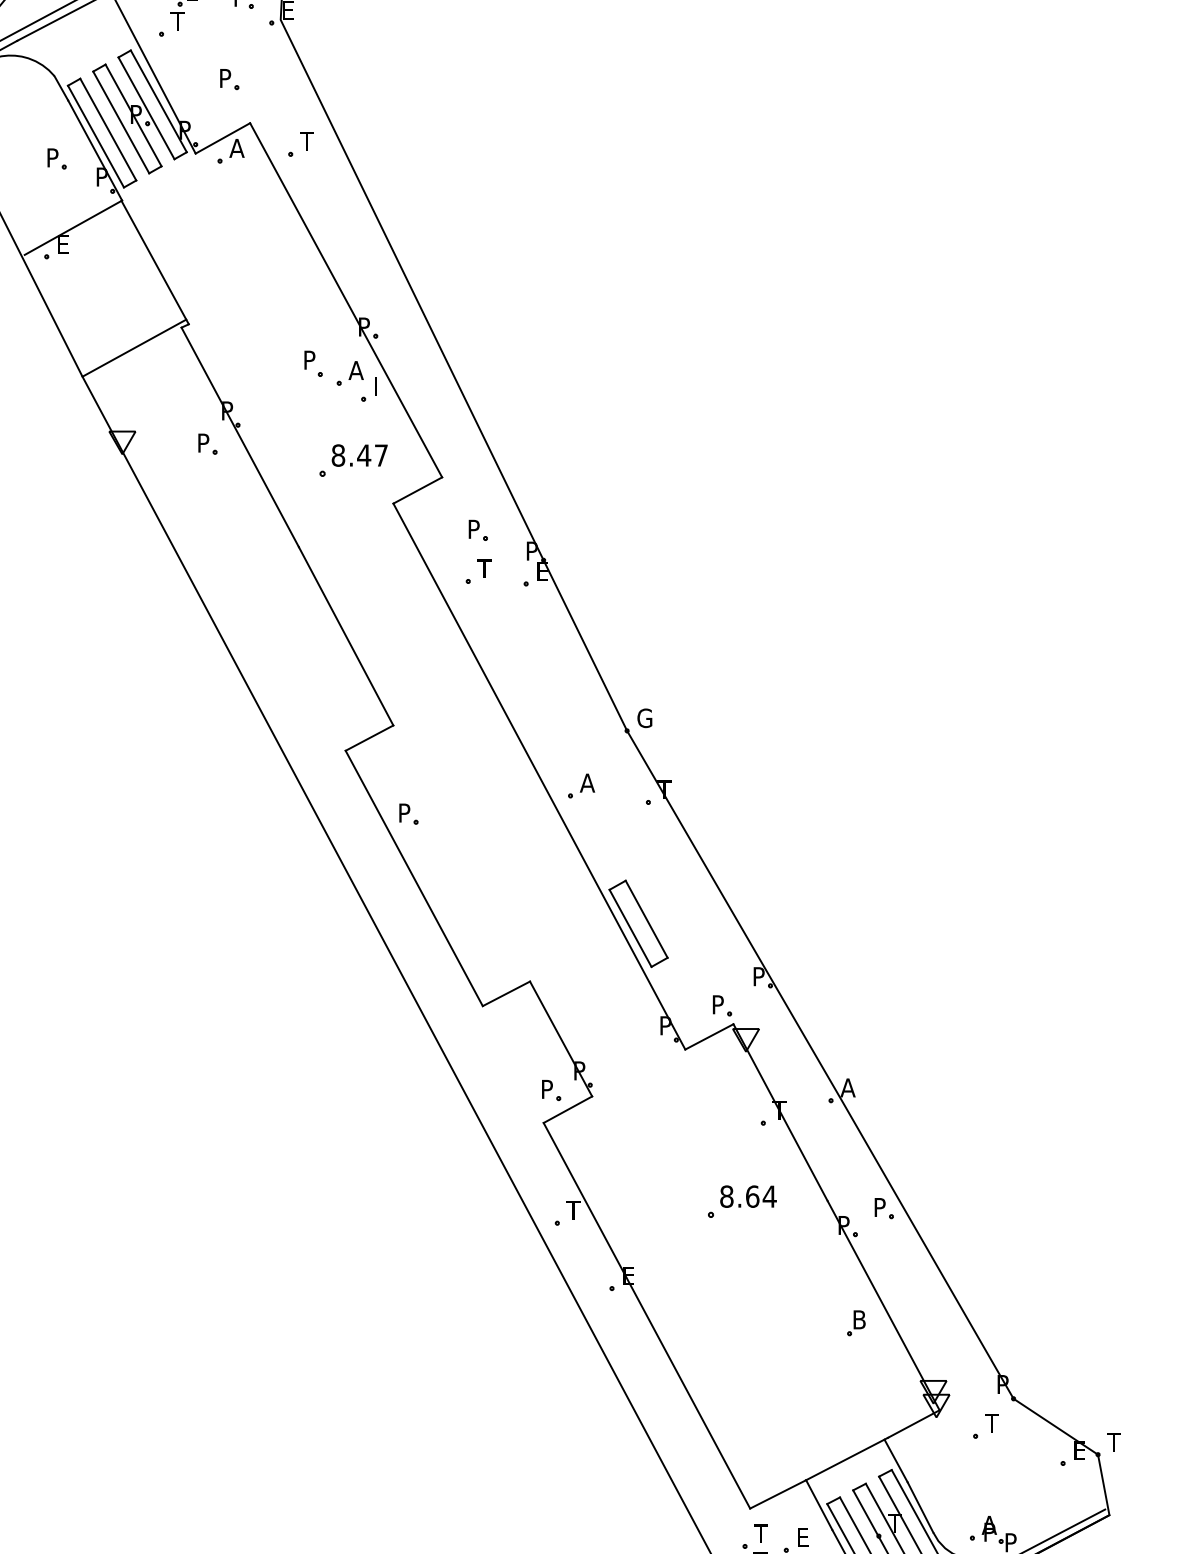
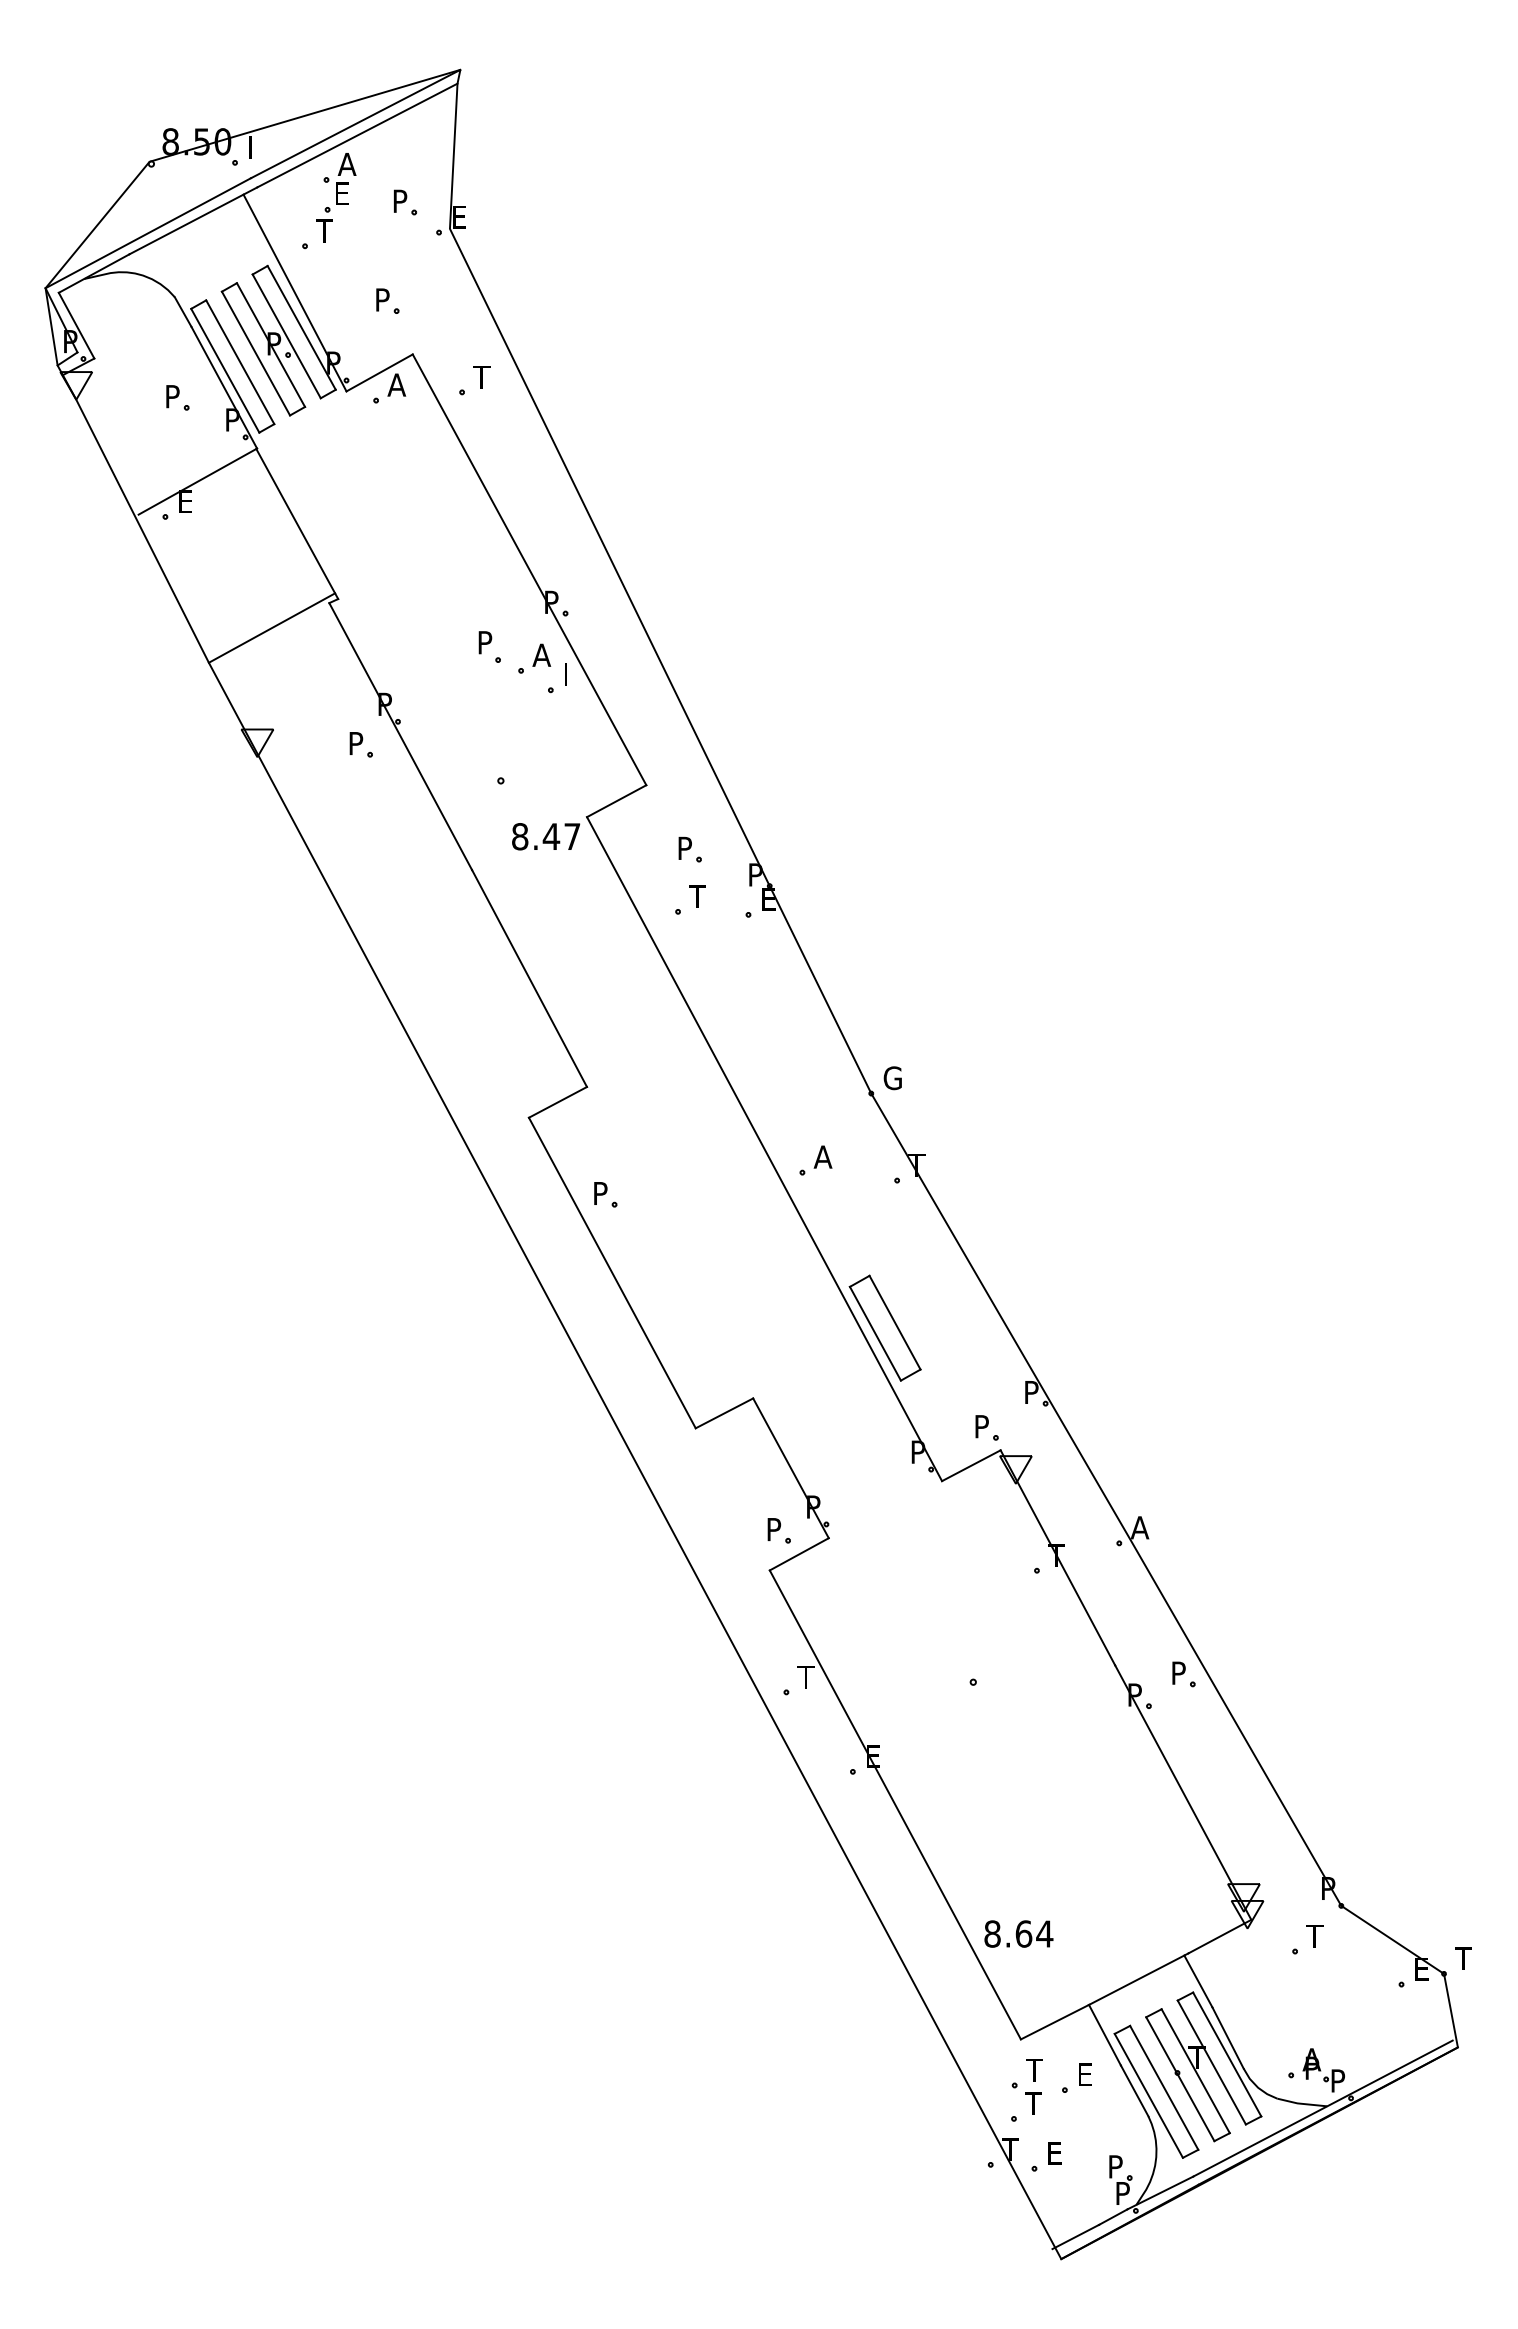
text: (360, 455) -> (546, 836), moved
text: (748, 1196) -> (1018, 1933), moved
part: (856, 1322) -> (1150, 1813), removed

